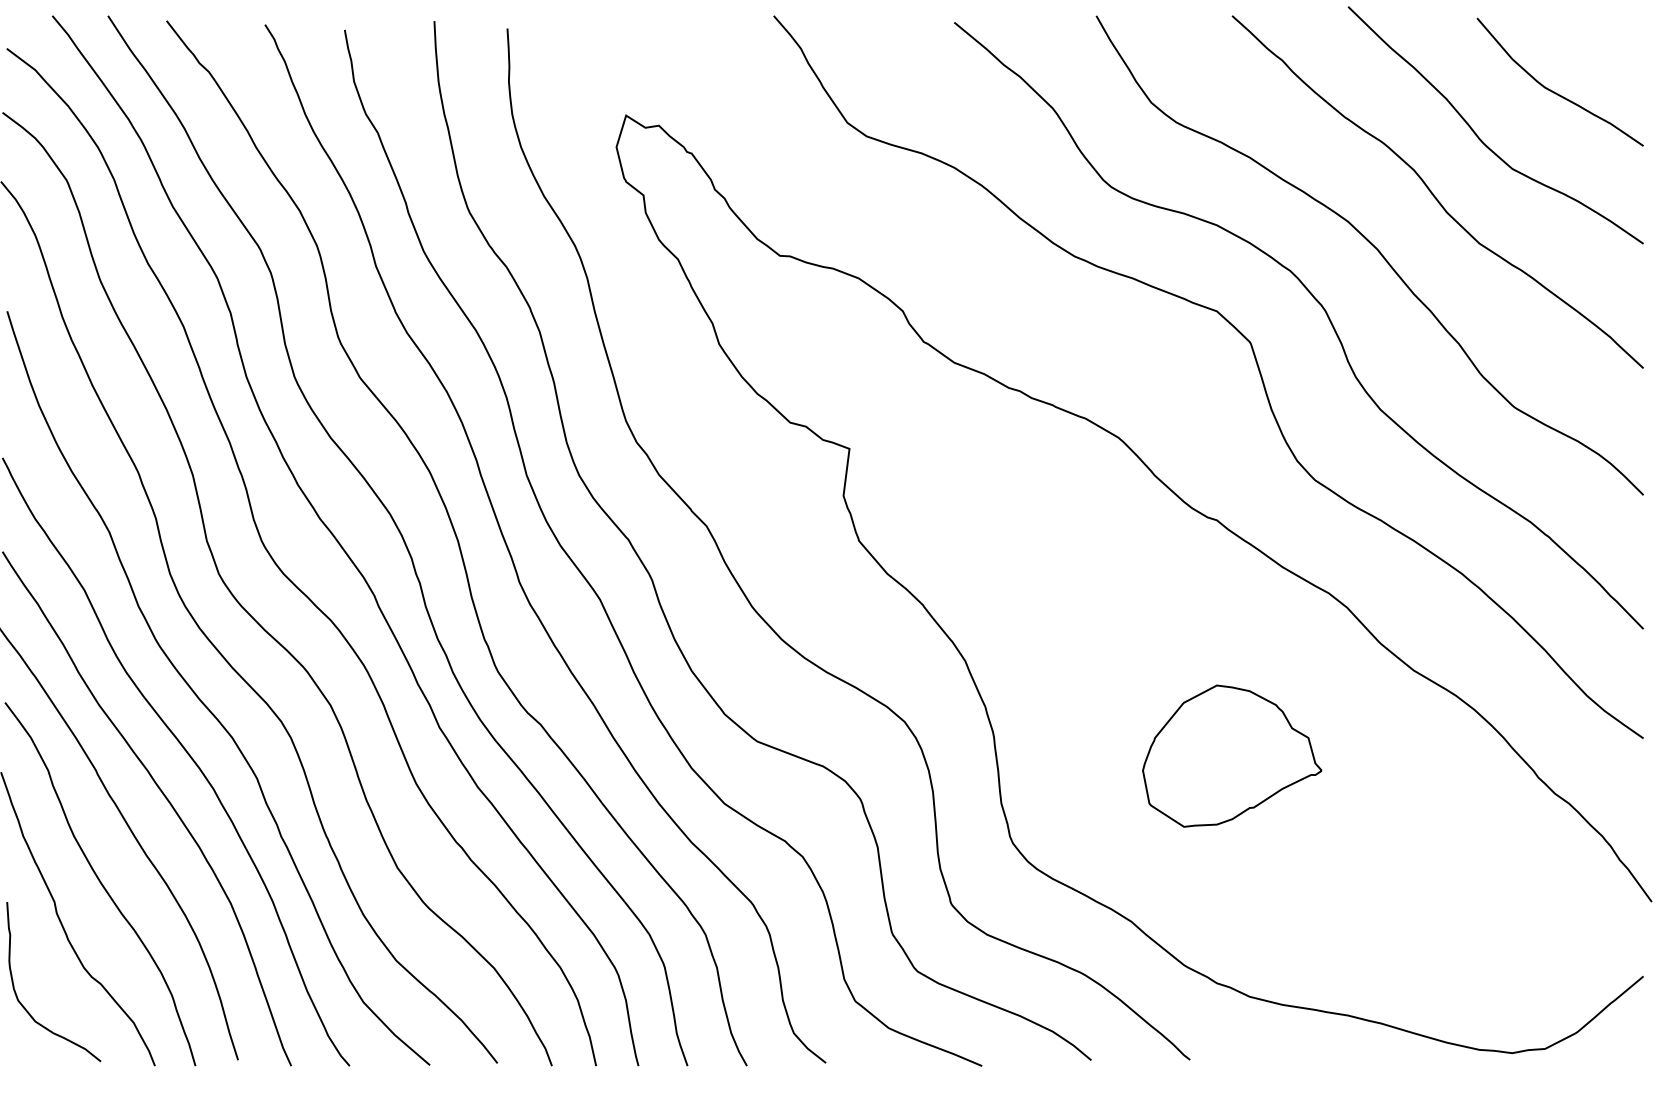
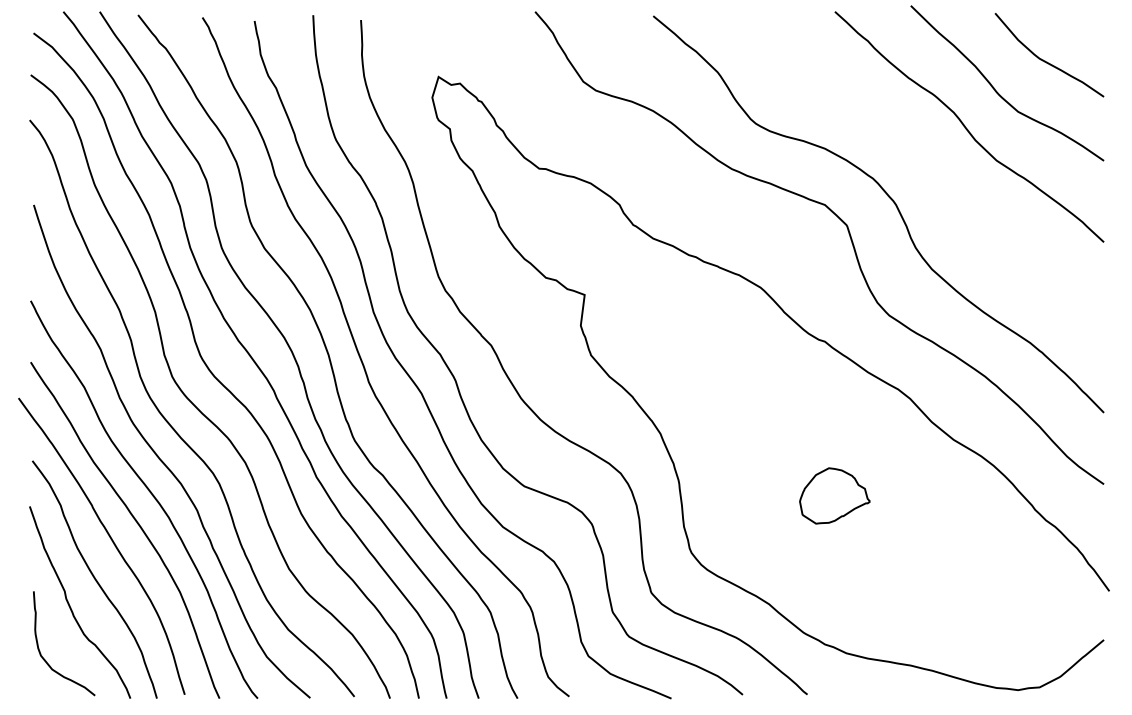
curve: (1375, 249) -> (928, 164), removed
part: (1231, 755) -> (834, 495), size x0.6

